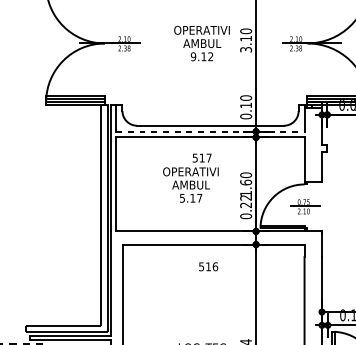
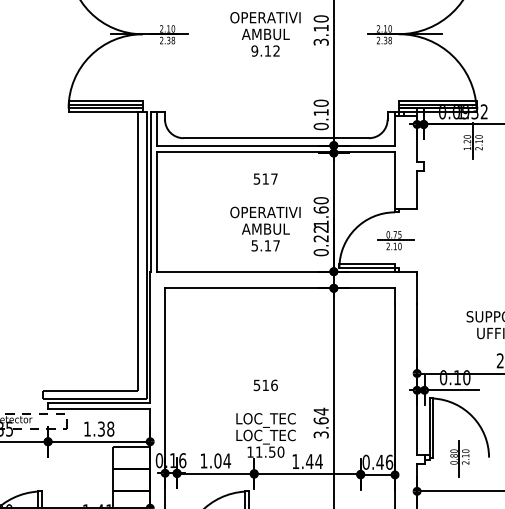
line: (210, 132) -> (276, 146), dashed -> solid
text: (190, 184) -> (265, 228), moved
text: (208, 266) -> (265, 385), moved

